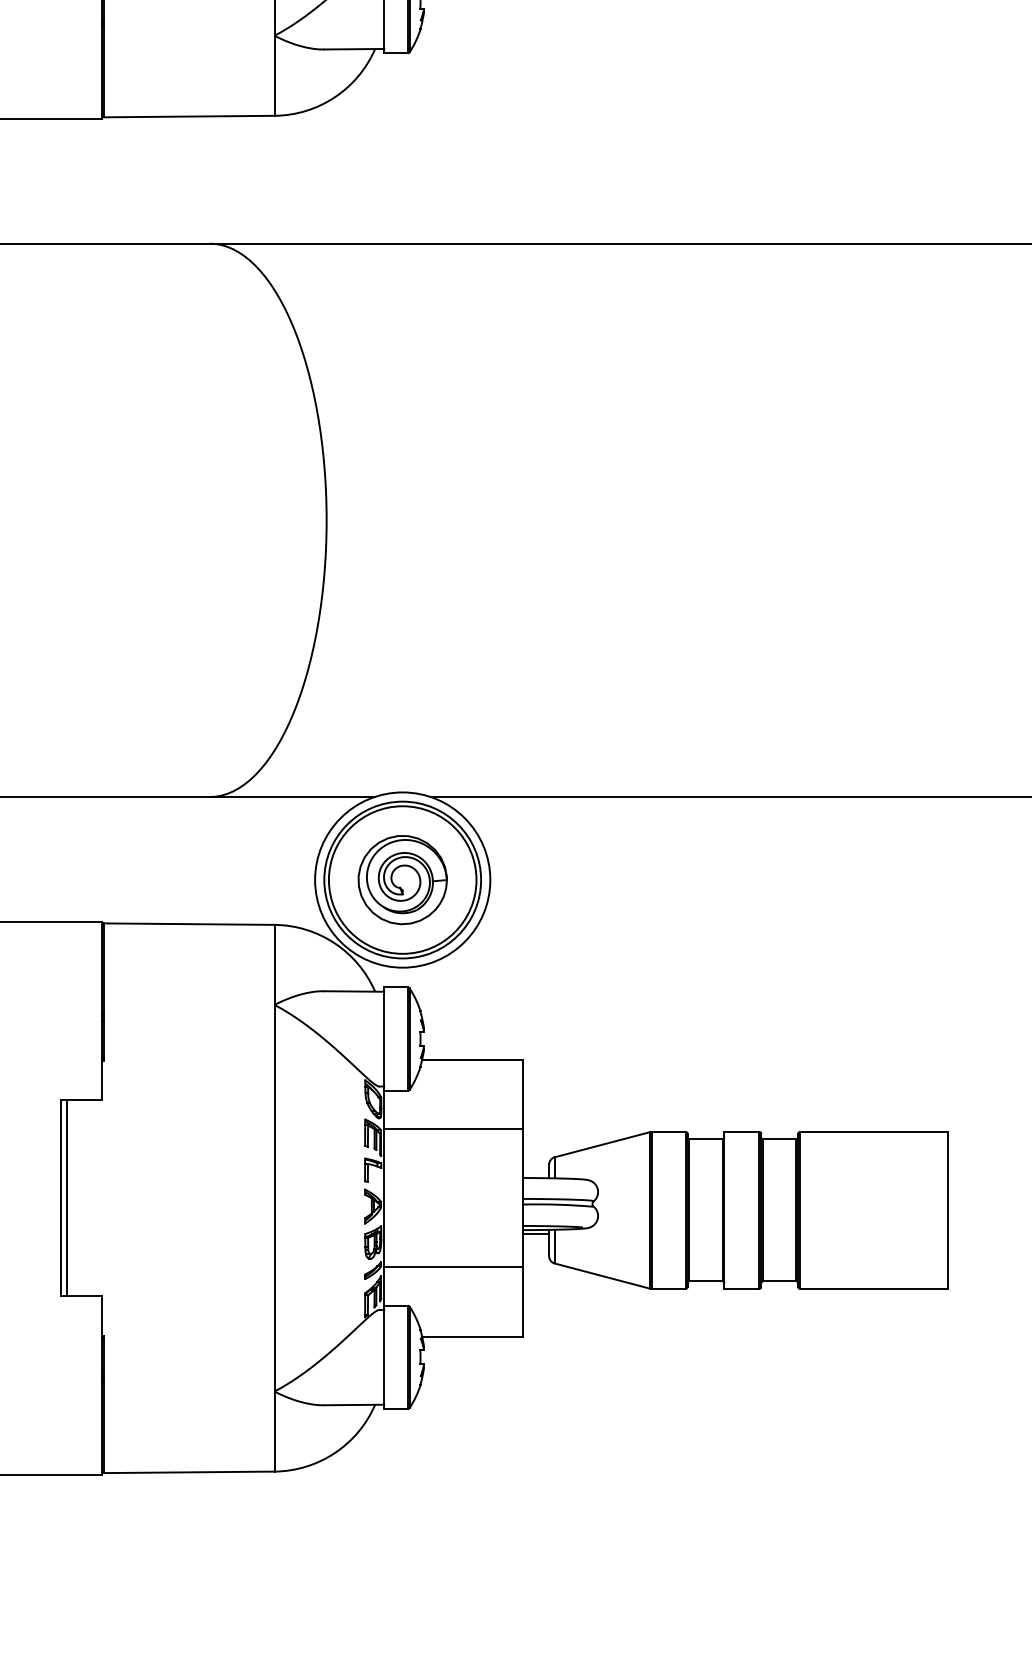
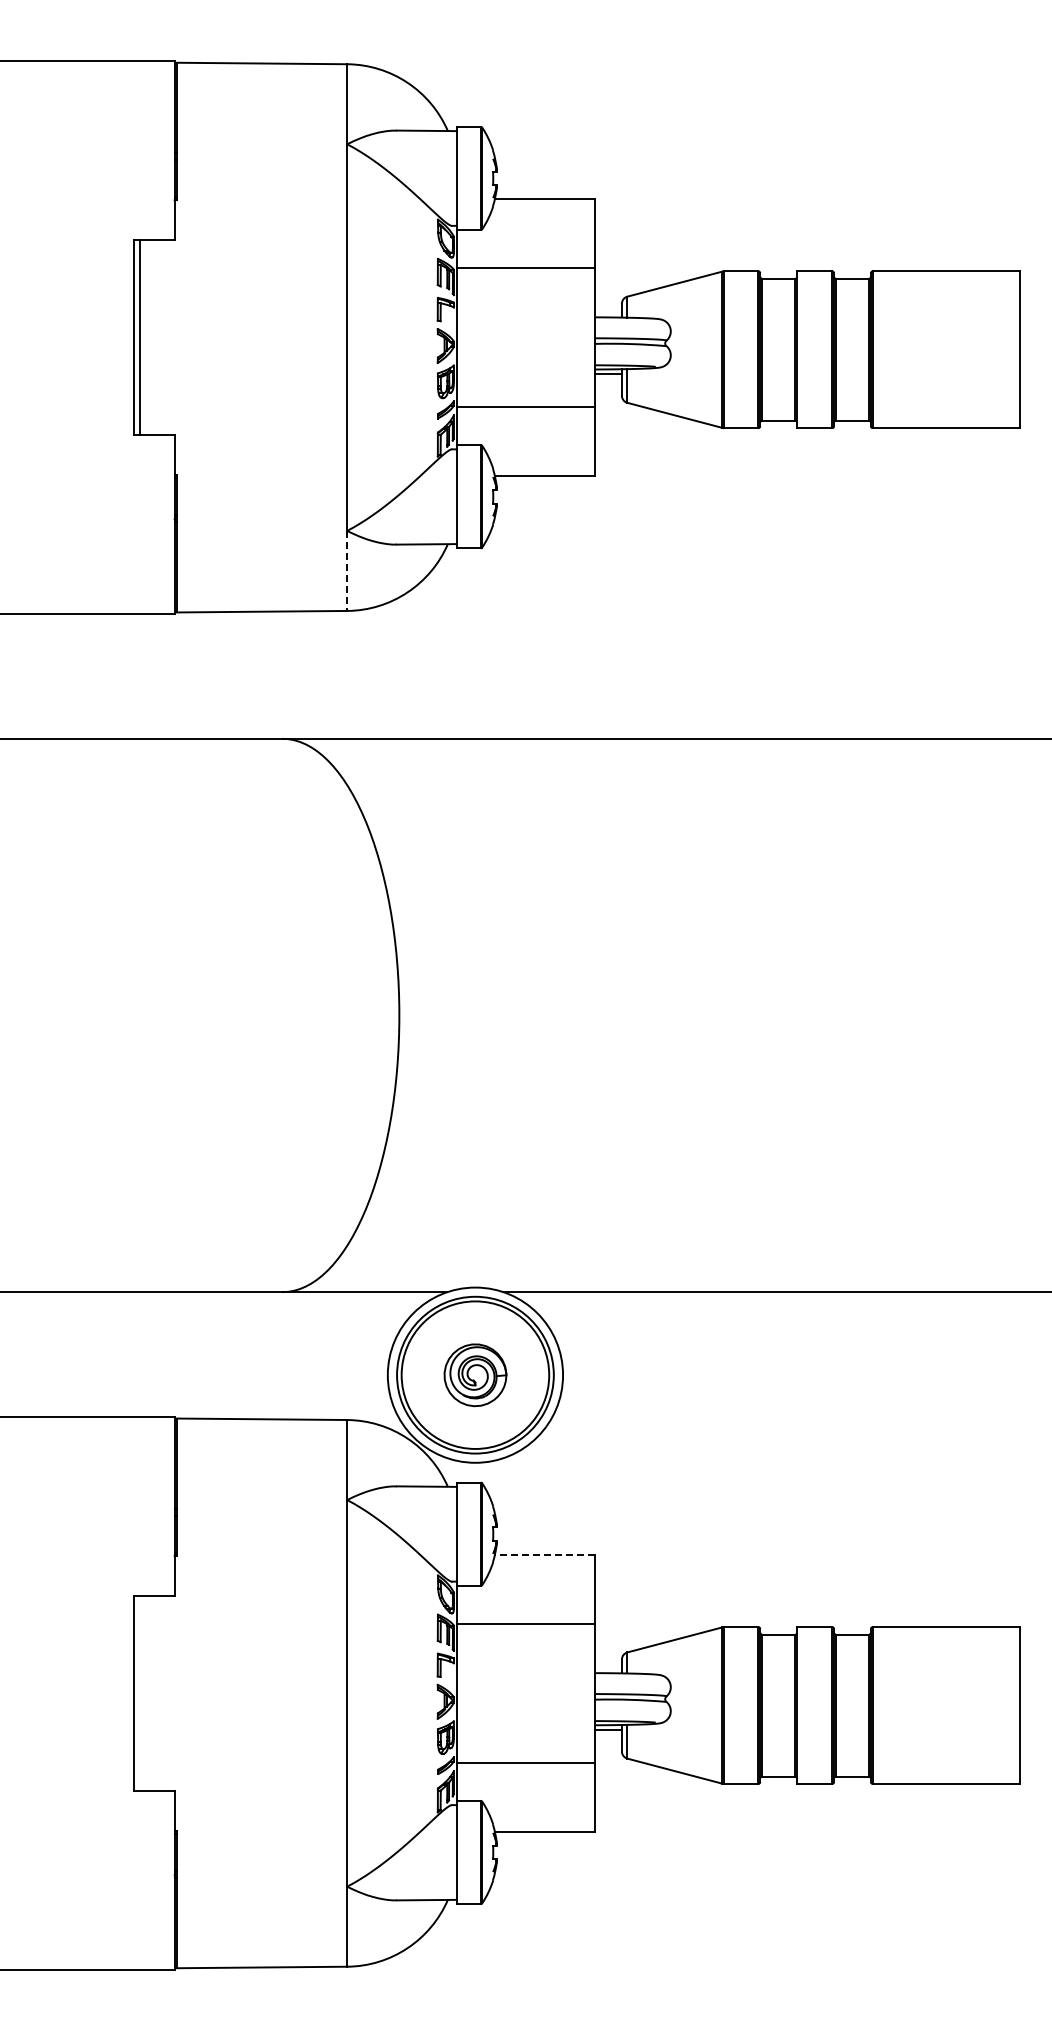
line: (274, 76) -> (347, 571), solid -> dashed
part: (402, 880) -> (475, 1375), size x0.7
line: (471, 1059) -> (544, 1554), solid -> dashed
line: (66, 1198) -> (139, 1693), removed

